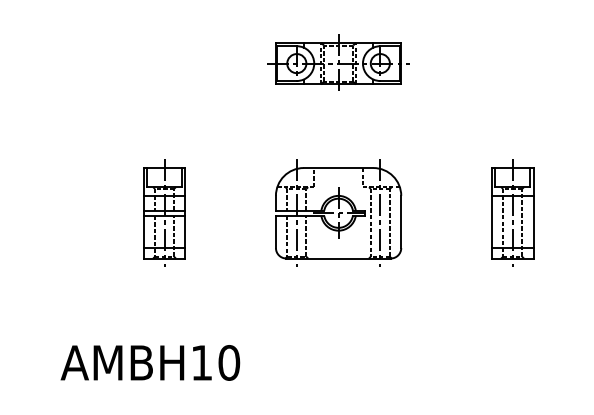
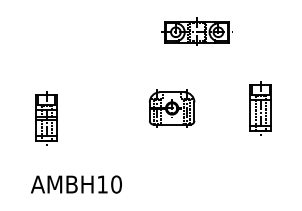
part: (337, 62) -> (196, 31), moved
part: (164, 213) -> (46, 118), moved
part: (337, 213) -> (171, 108), size x0.7

